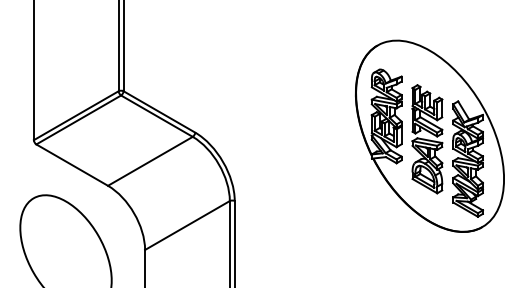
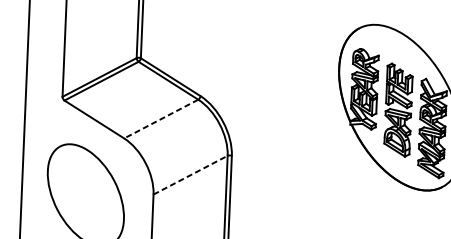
line: (150, 161) -> (161, 119), solid -> dashed
line: (187, 225) -> (190, 175), solid -> dashed

